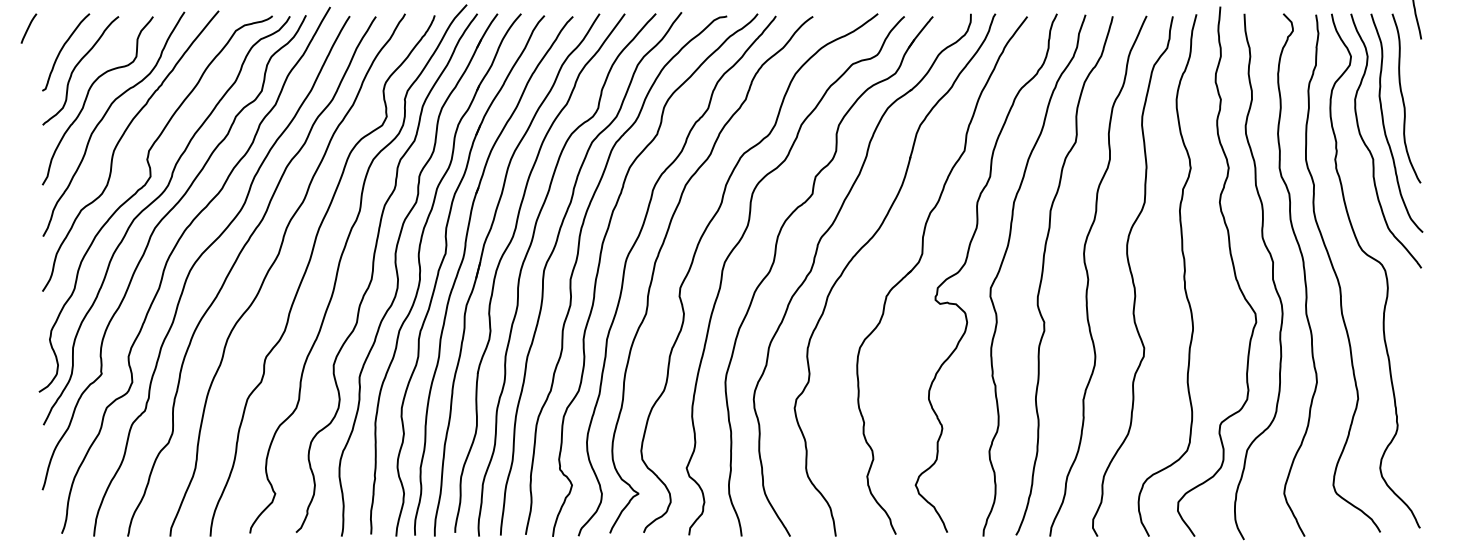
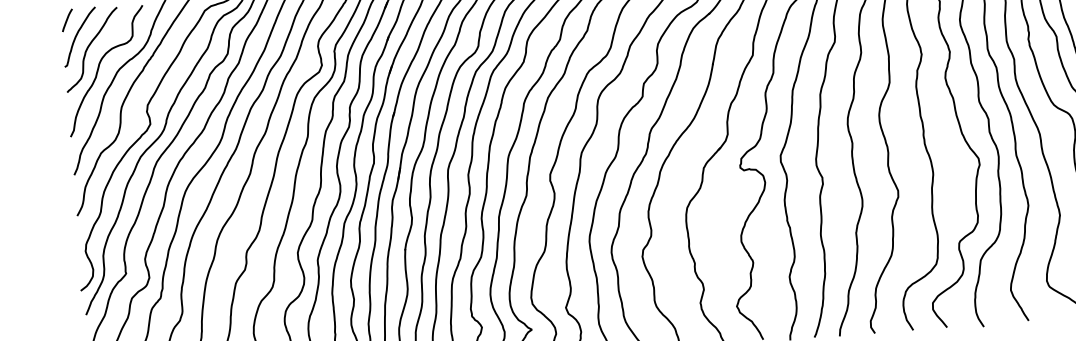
line: (28, 28) -> (67, 20), moved

